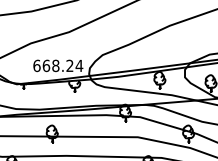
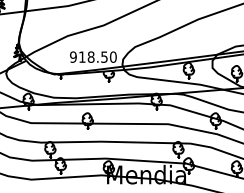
text: (58, 65) -> (93, 56), 668.24 -> 918.50

